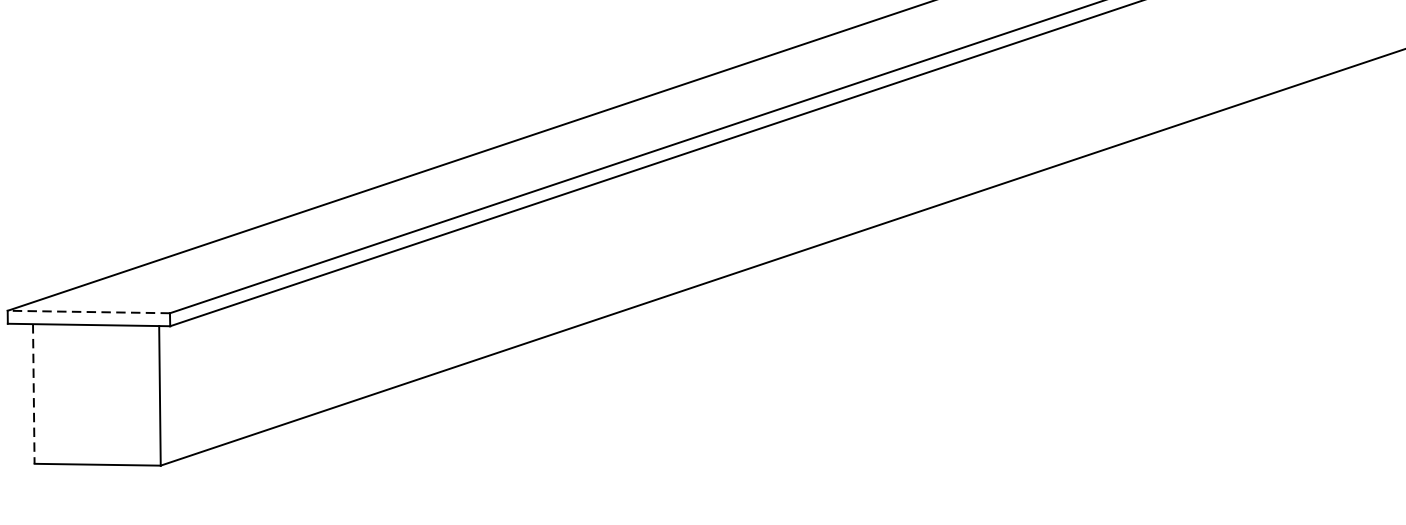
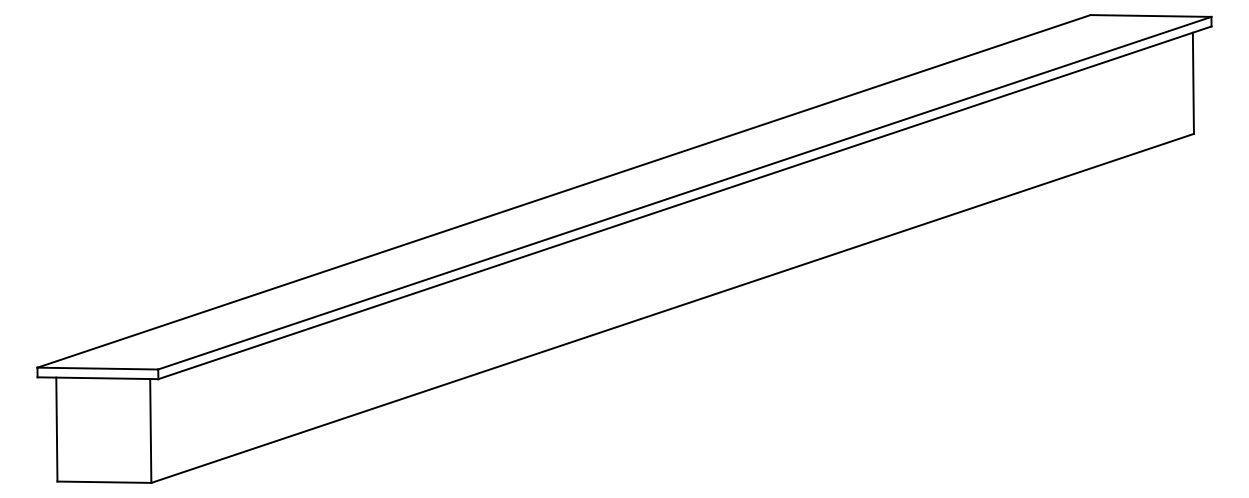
line: (88, 311) -> (97, 368), dashed -> solid
line: (33, 393) -> (56, 429), dashed -> solid

